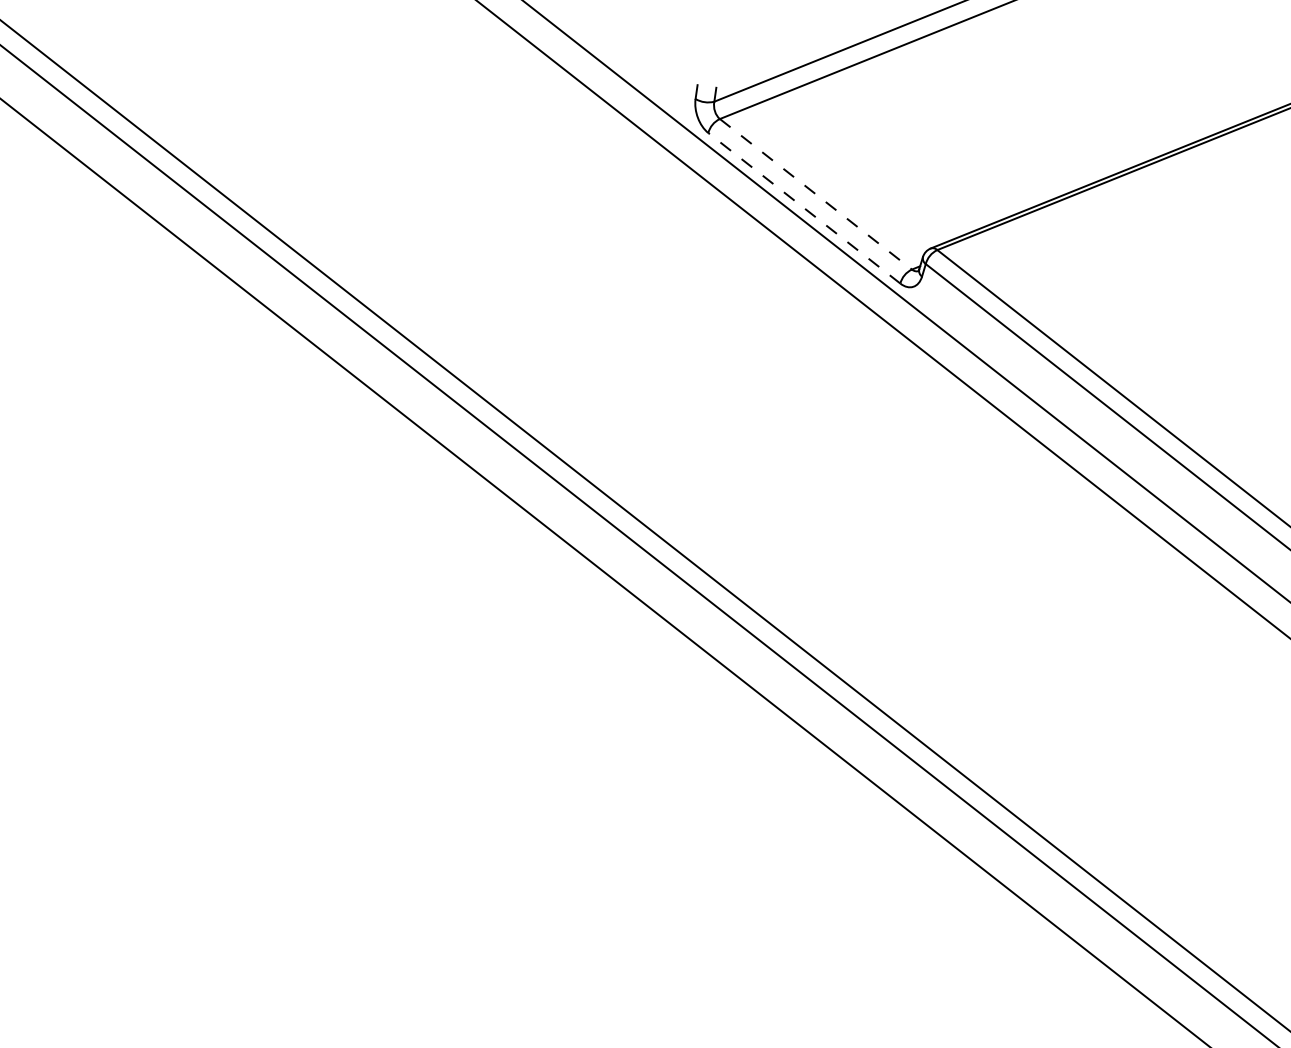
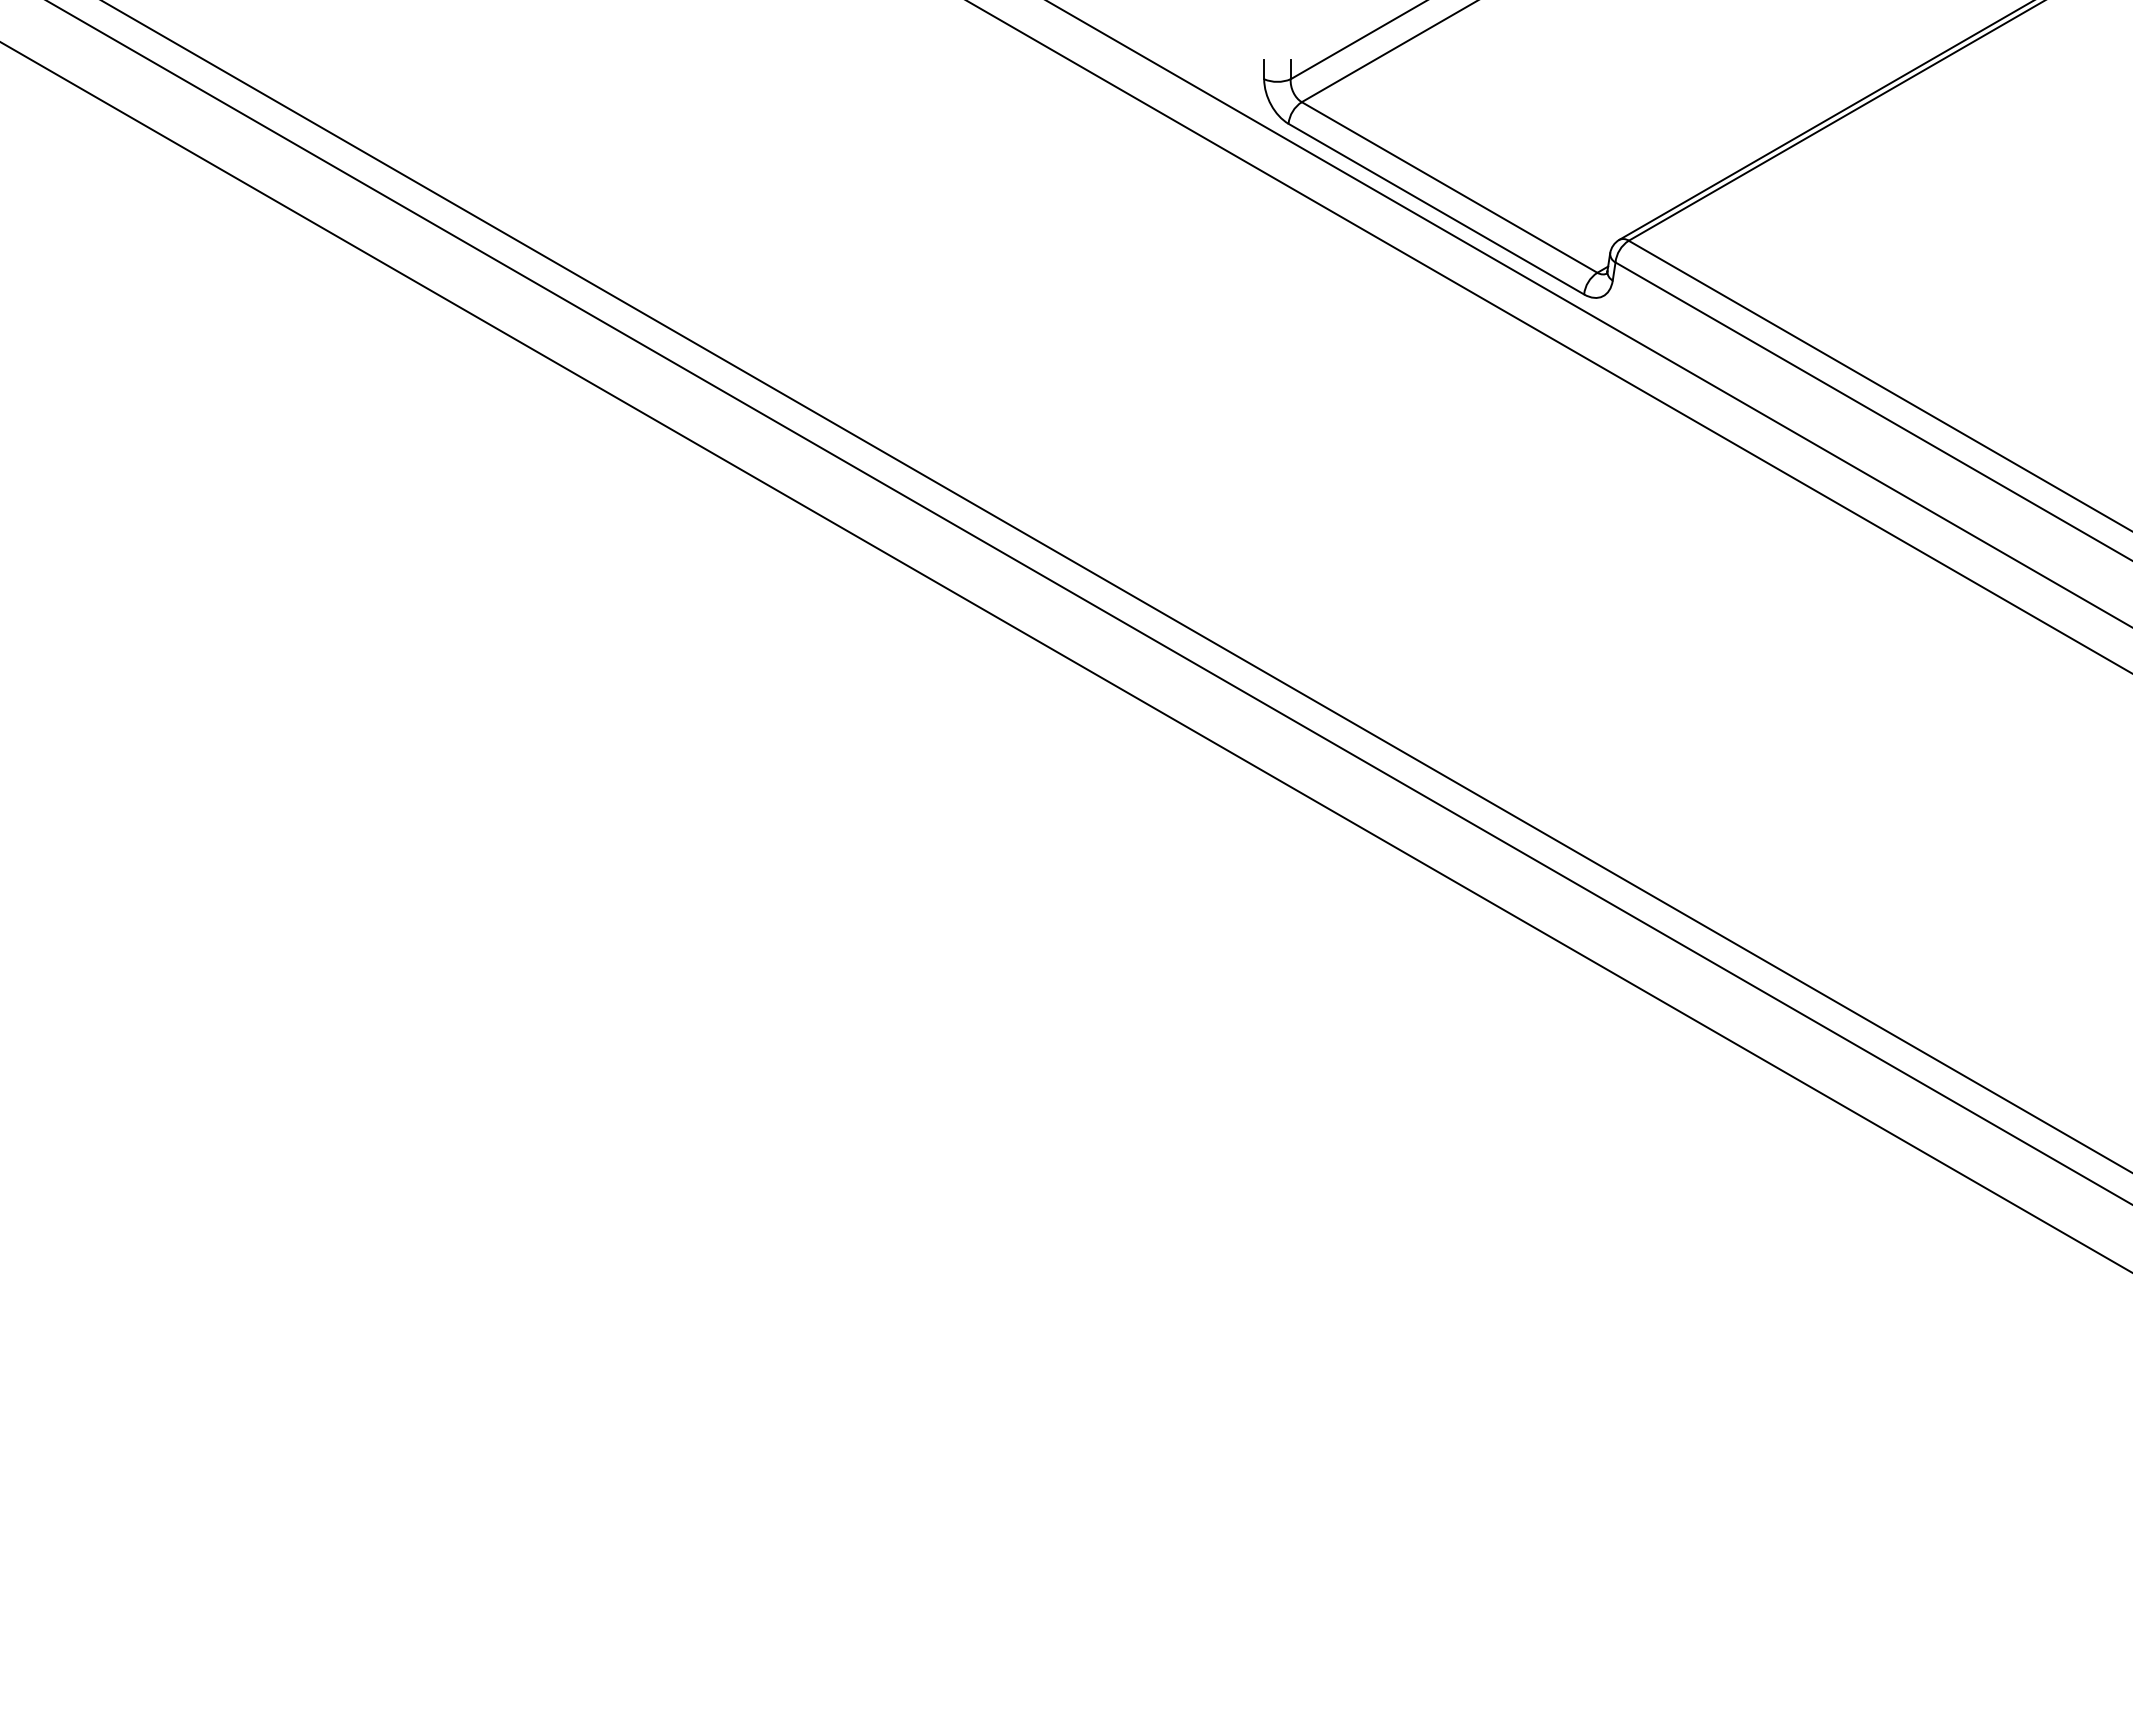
line: (815, 194) -> (1449, 187), dashed -> solid
line: (804, 208) -> (1436, 209), dashed -> solid

